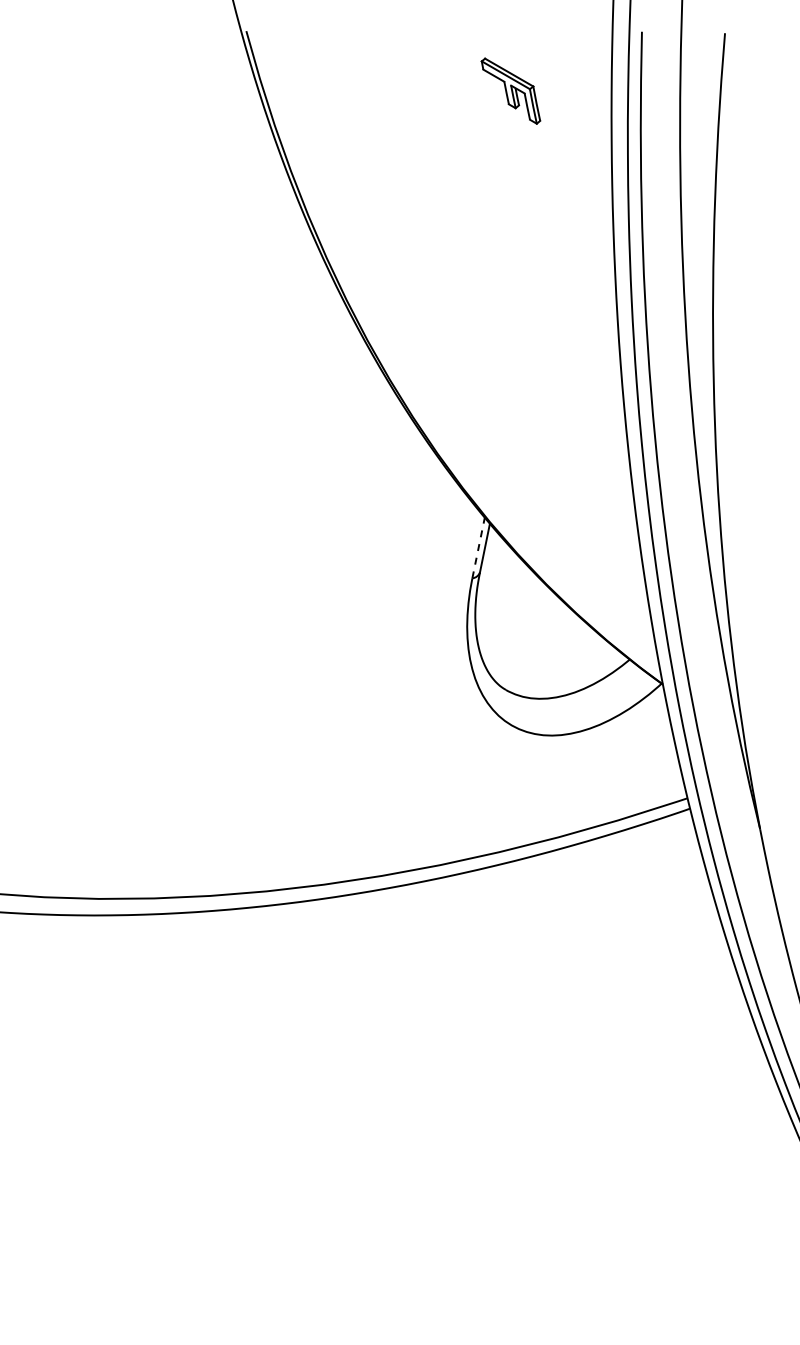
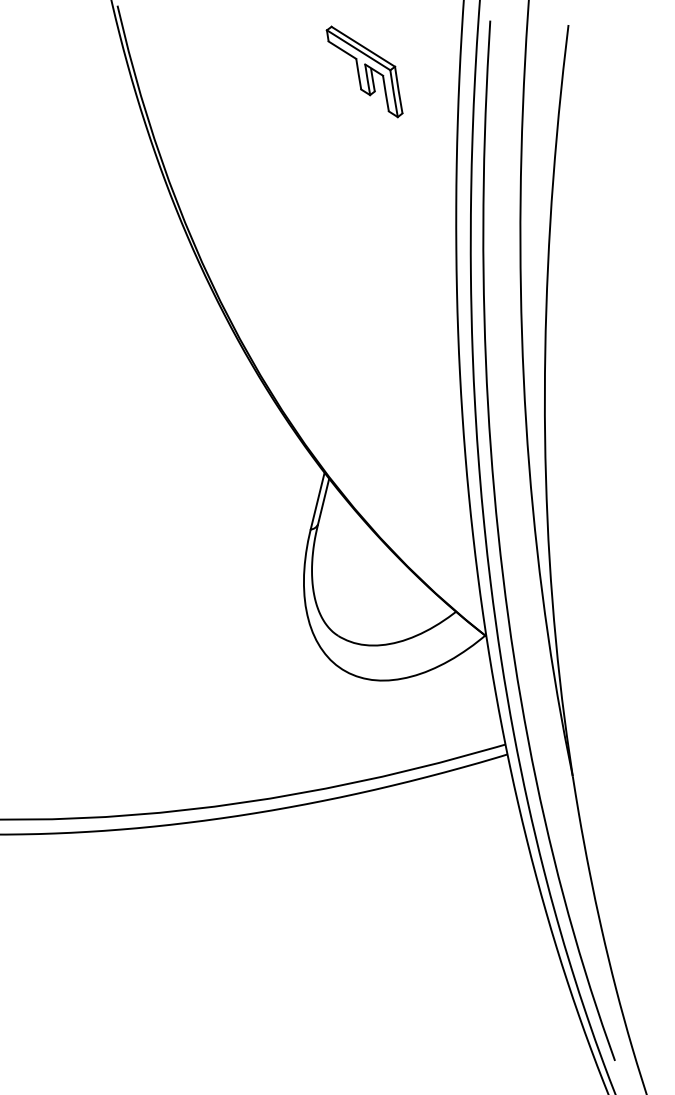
part: (510, 90) -> (364, 71), size x1.43
line: (478, 547) -> (317, 500), dashed -> solid

